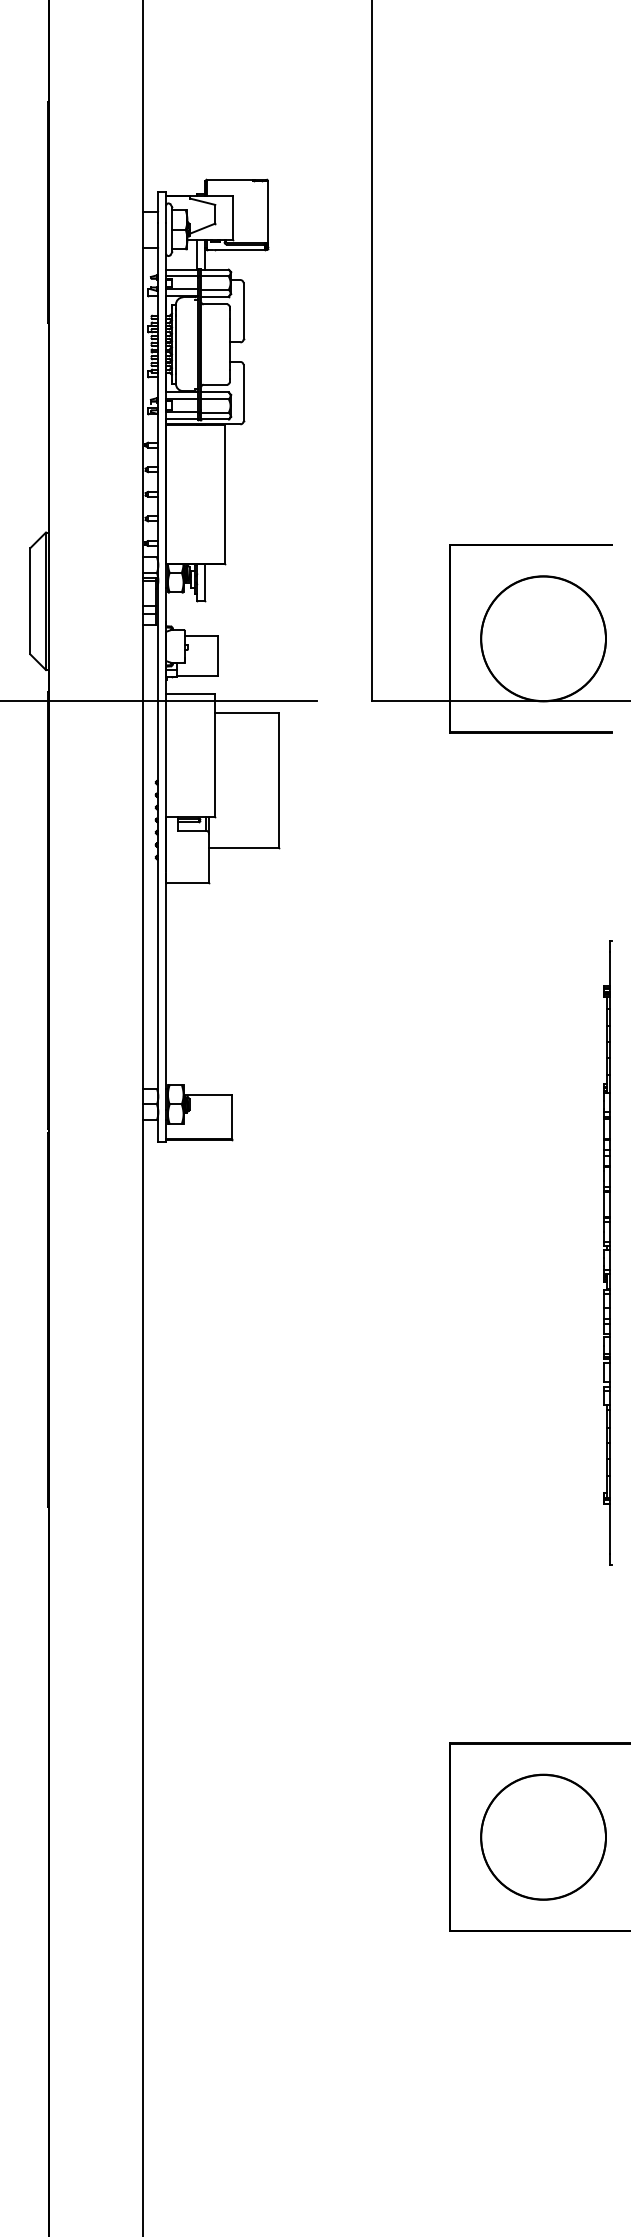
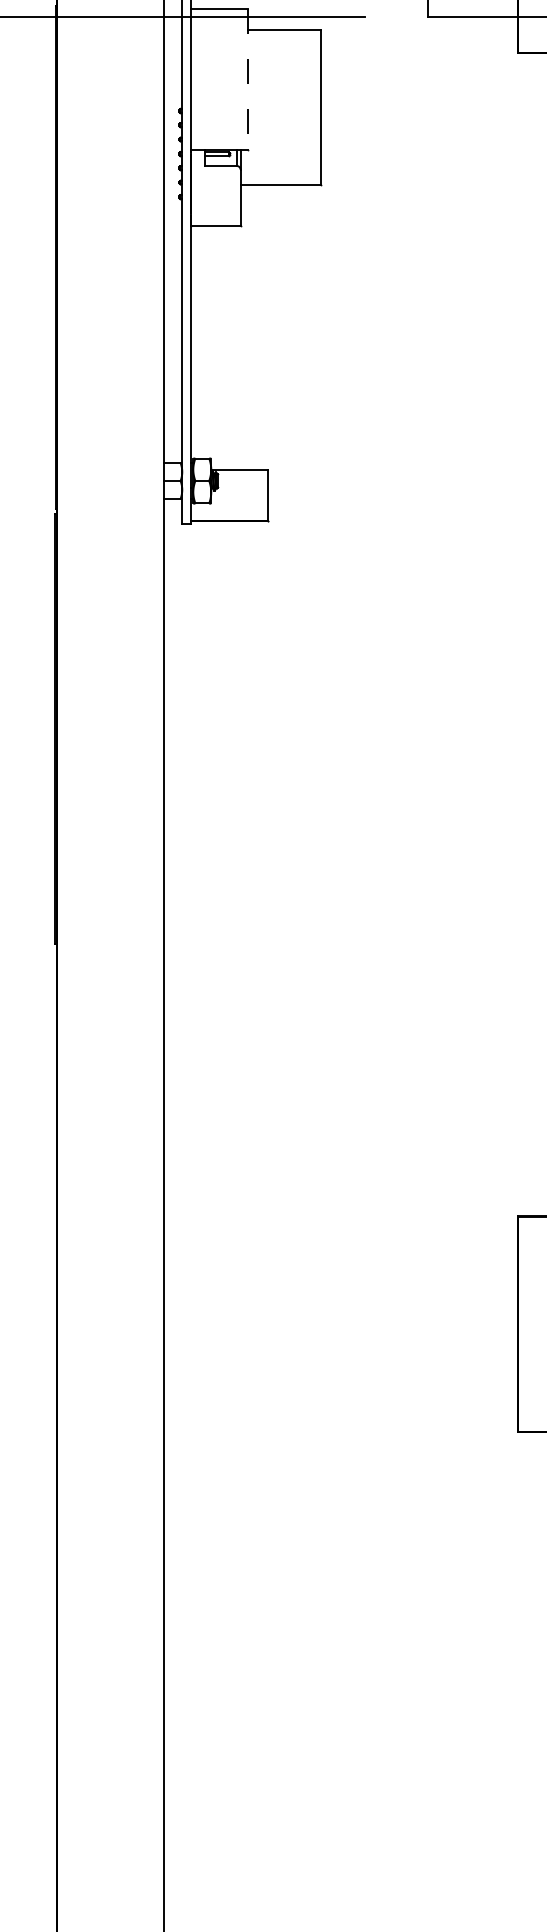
line: (215, 755) -> (248, 79), solid -> dashed

